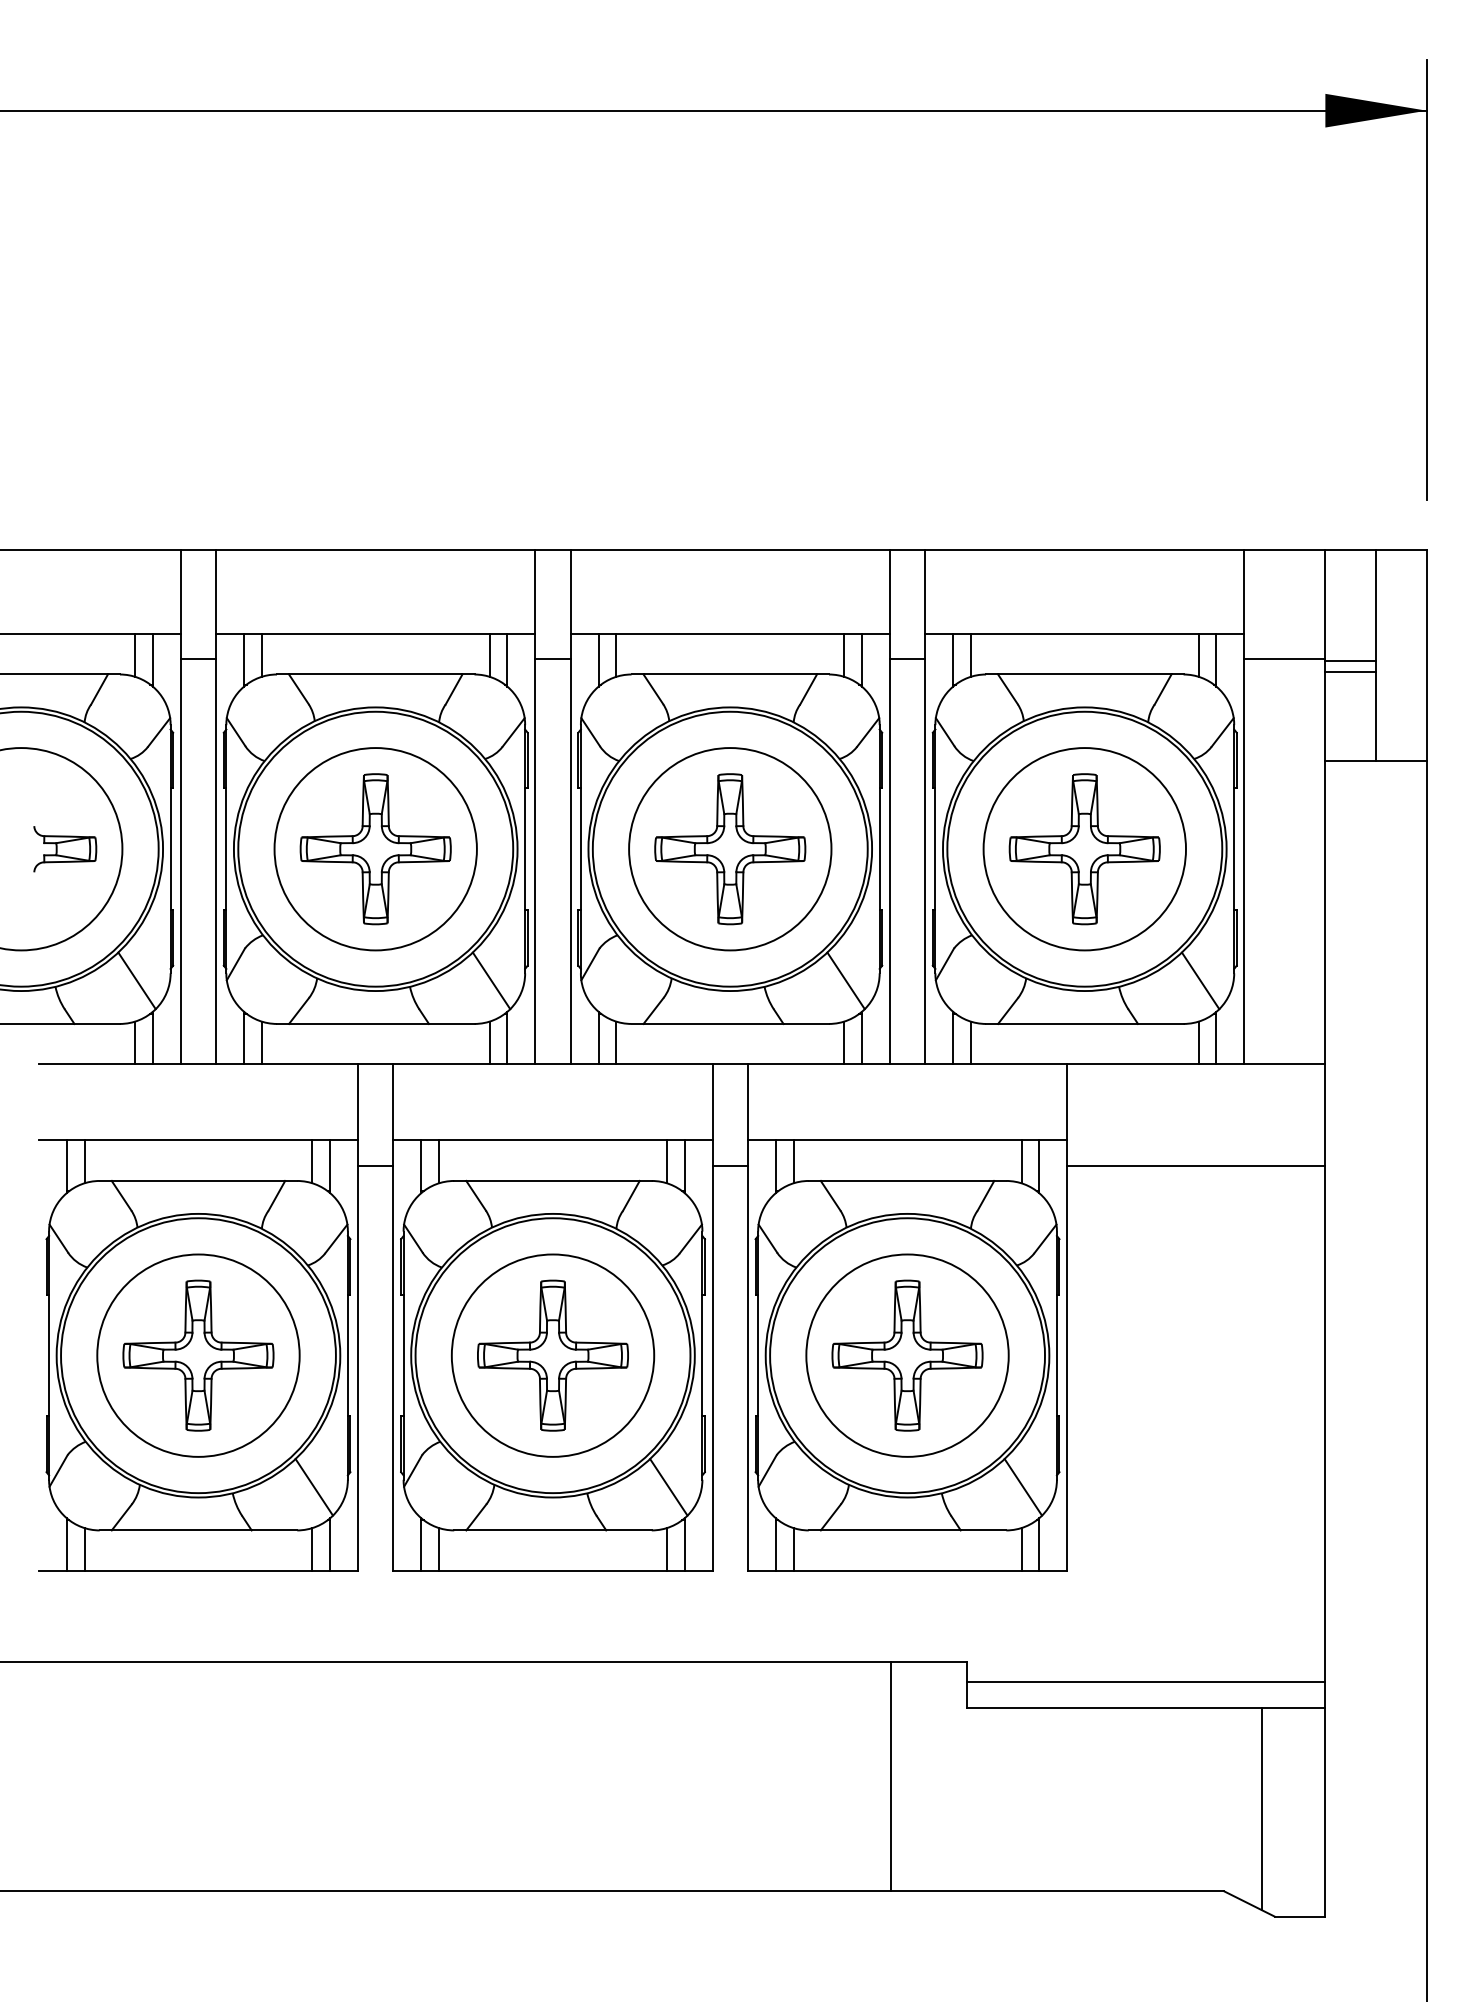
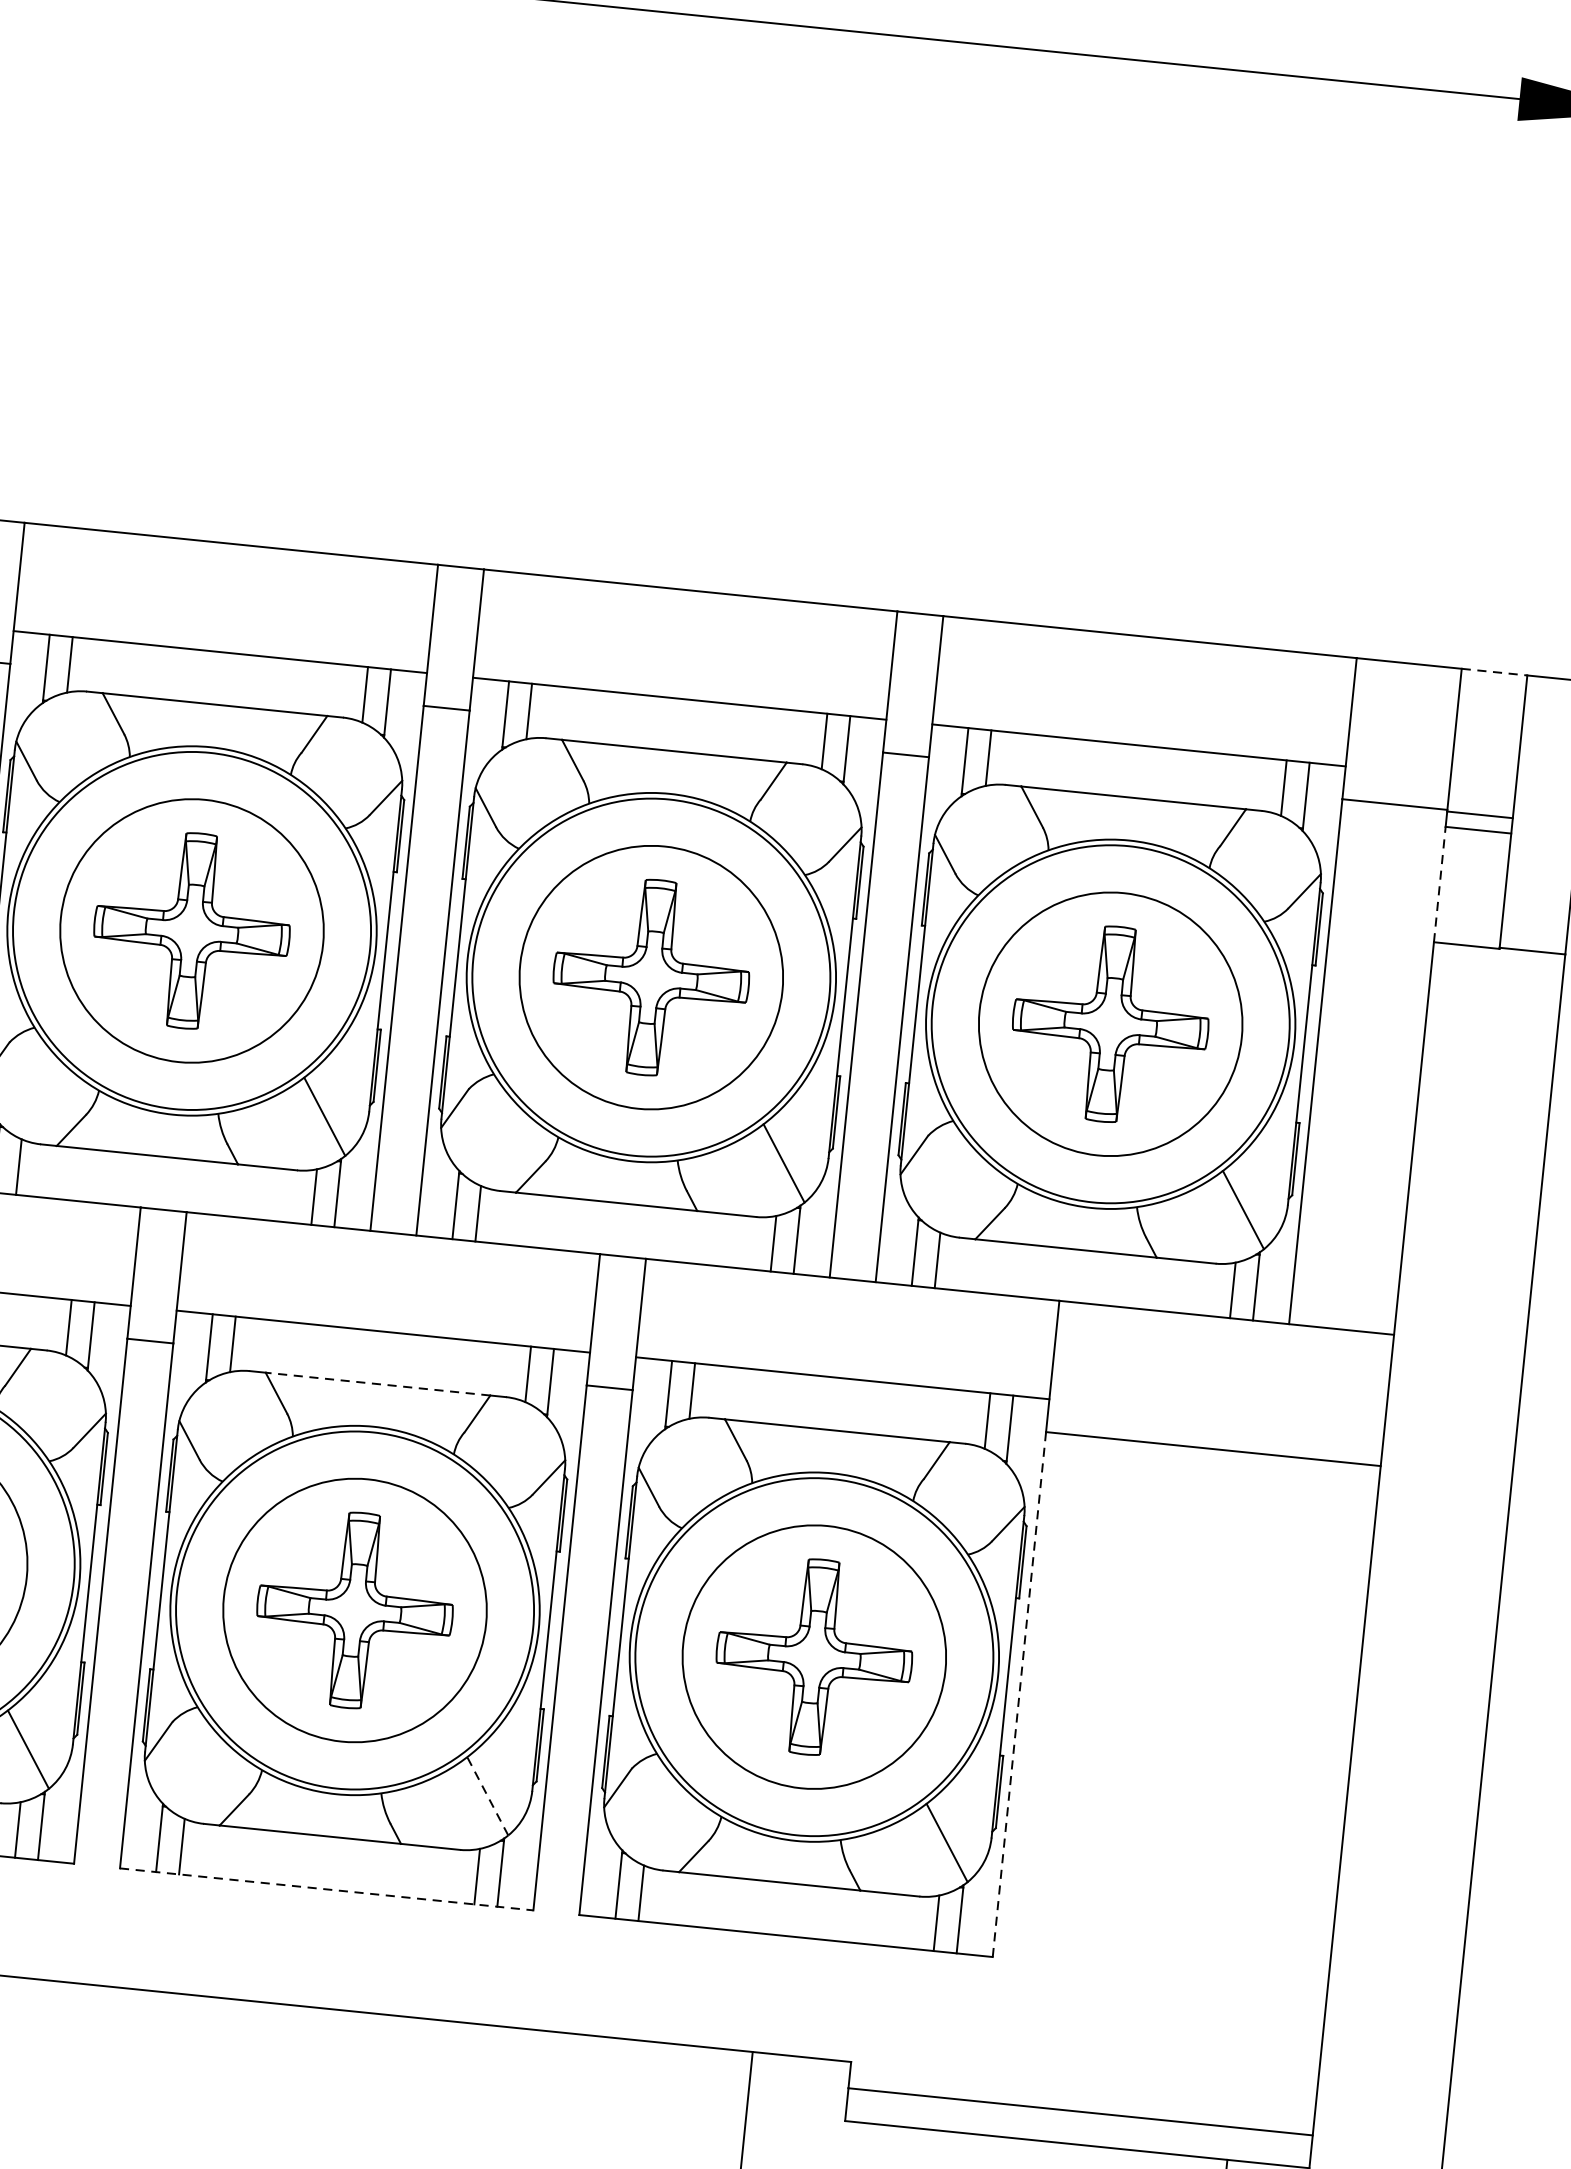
line: (1351, 550) -> (1495, 672), solid -> dashed
line: (1325, 716) -> (1440, 884), solid -> dashed
line: (553, 1180) -> (378, 1383), solid -> dashed
line: (1067, 1368) -> (1019, 1694), solid -> dashed
line: (668, 1487) -> (487, 1796), solid -> dashed
line: (553, 1570) -> (327, 1888), solid -> dashed

